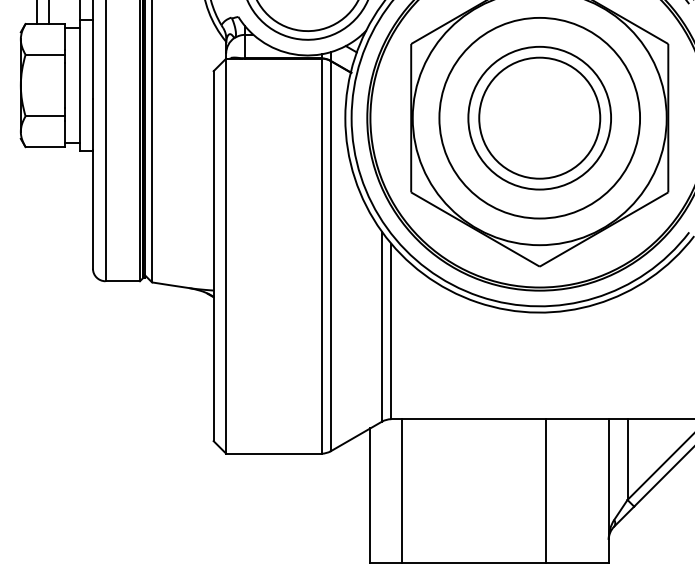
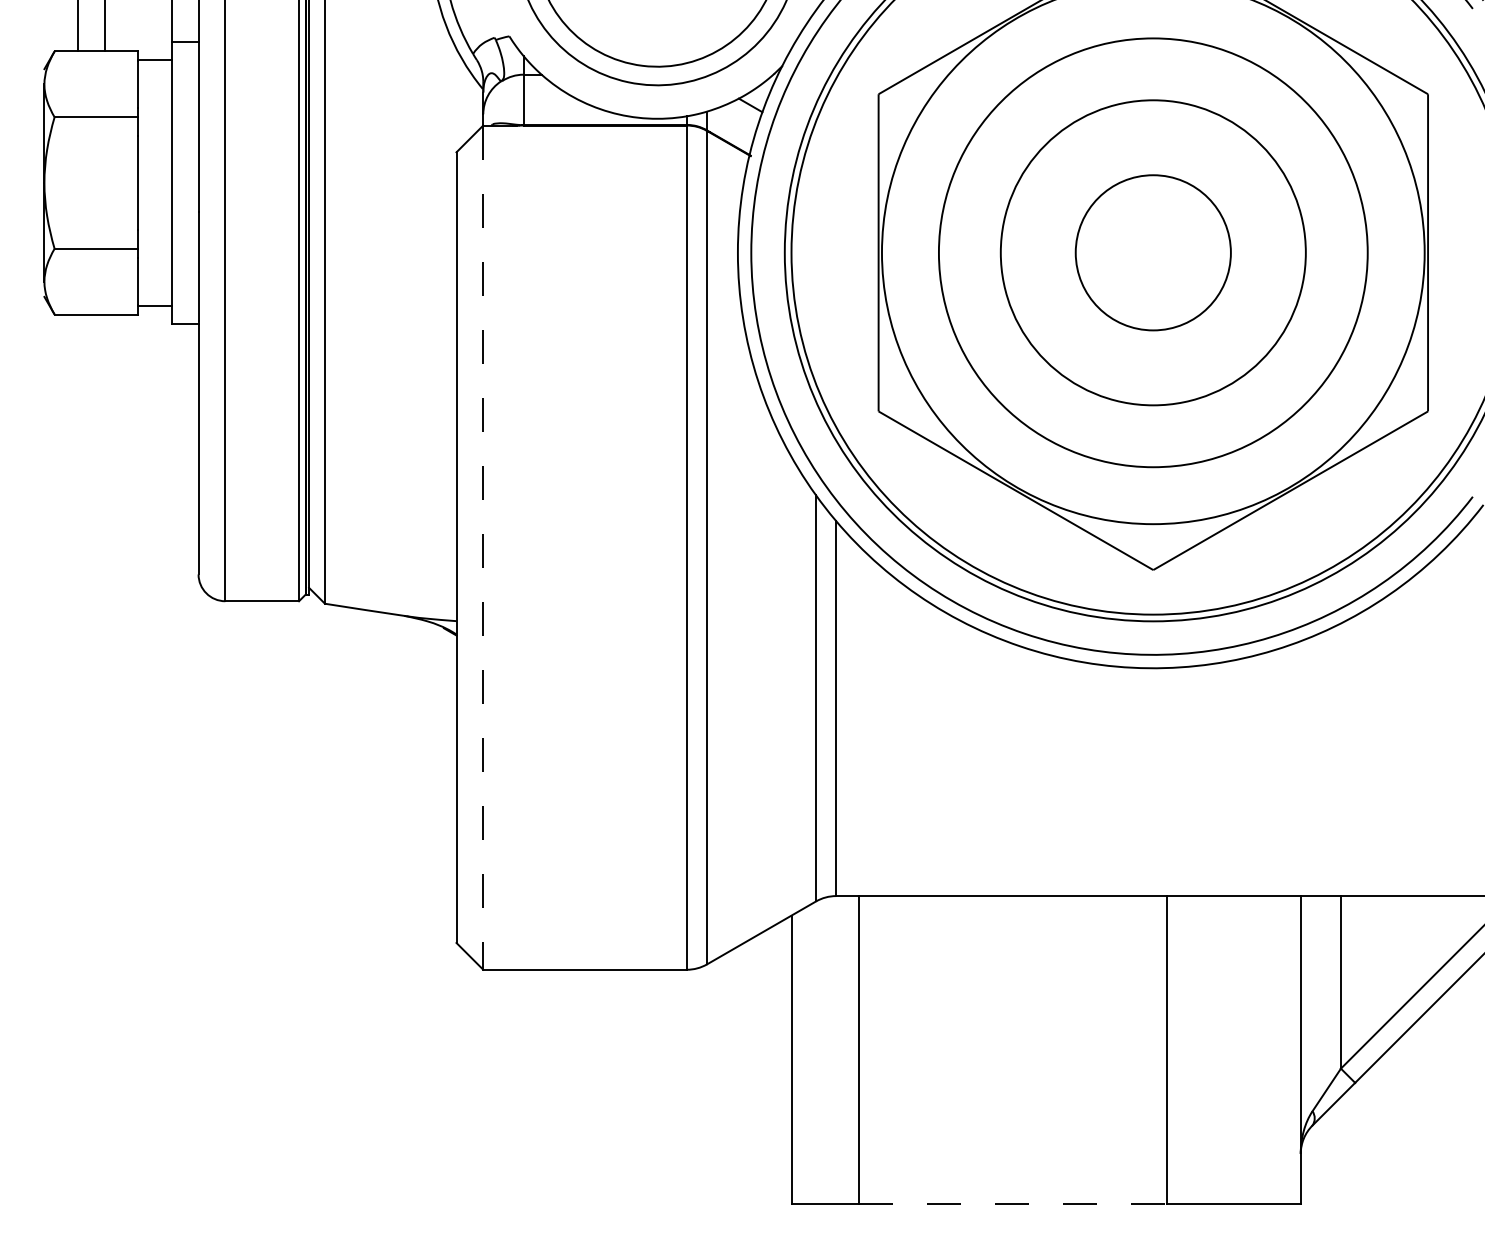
circle: (539, 117) -> (1152, 251), size x0.6
line: (226, 256) -> (483, 548), solid -> dashed
line: (474, 563) -> (1013, 1204), solid -> dashed

